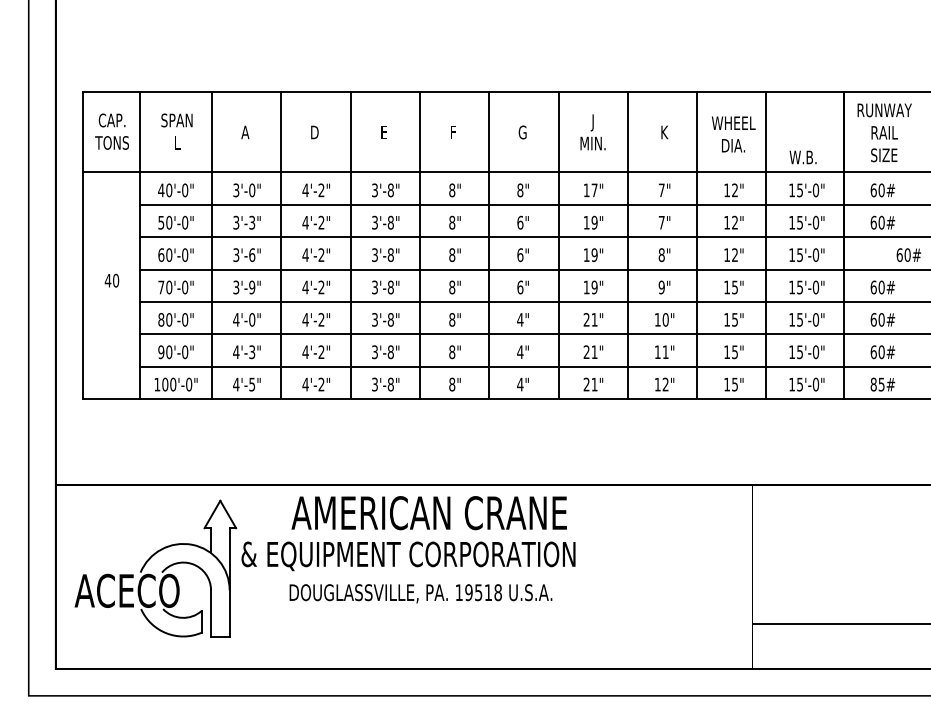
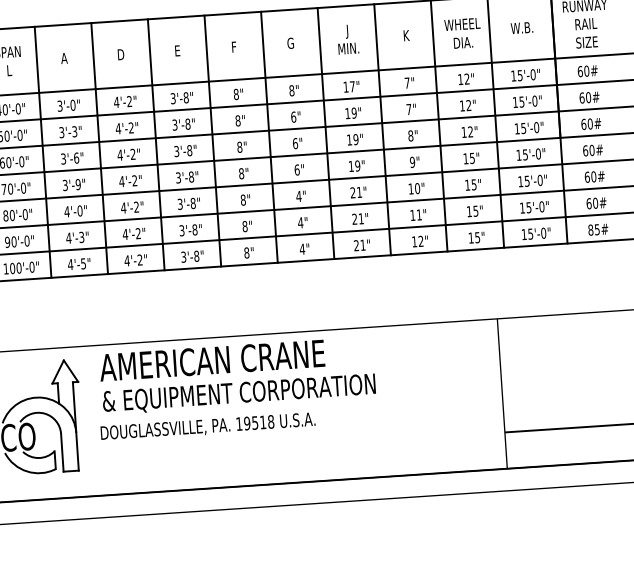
text: (802, 157) -> (521, 28), moved
text: (908, 254) -> (590, 123), moved
text: (428, 513) -> (211, 361), moved
text: (408, 556) -> (239, 394), moved
text: (420, 593) -> (207, 426), moved

